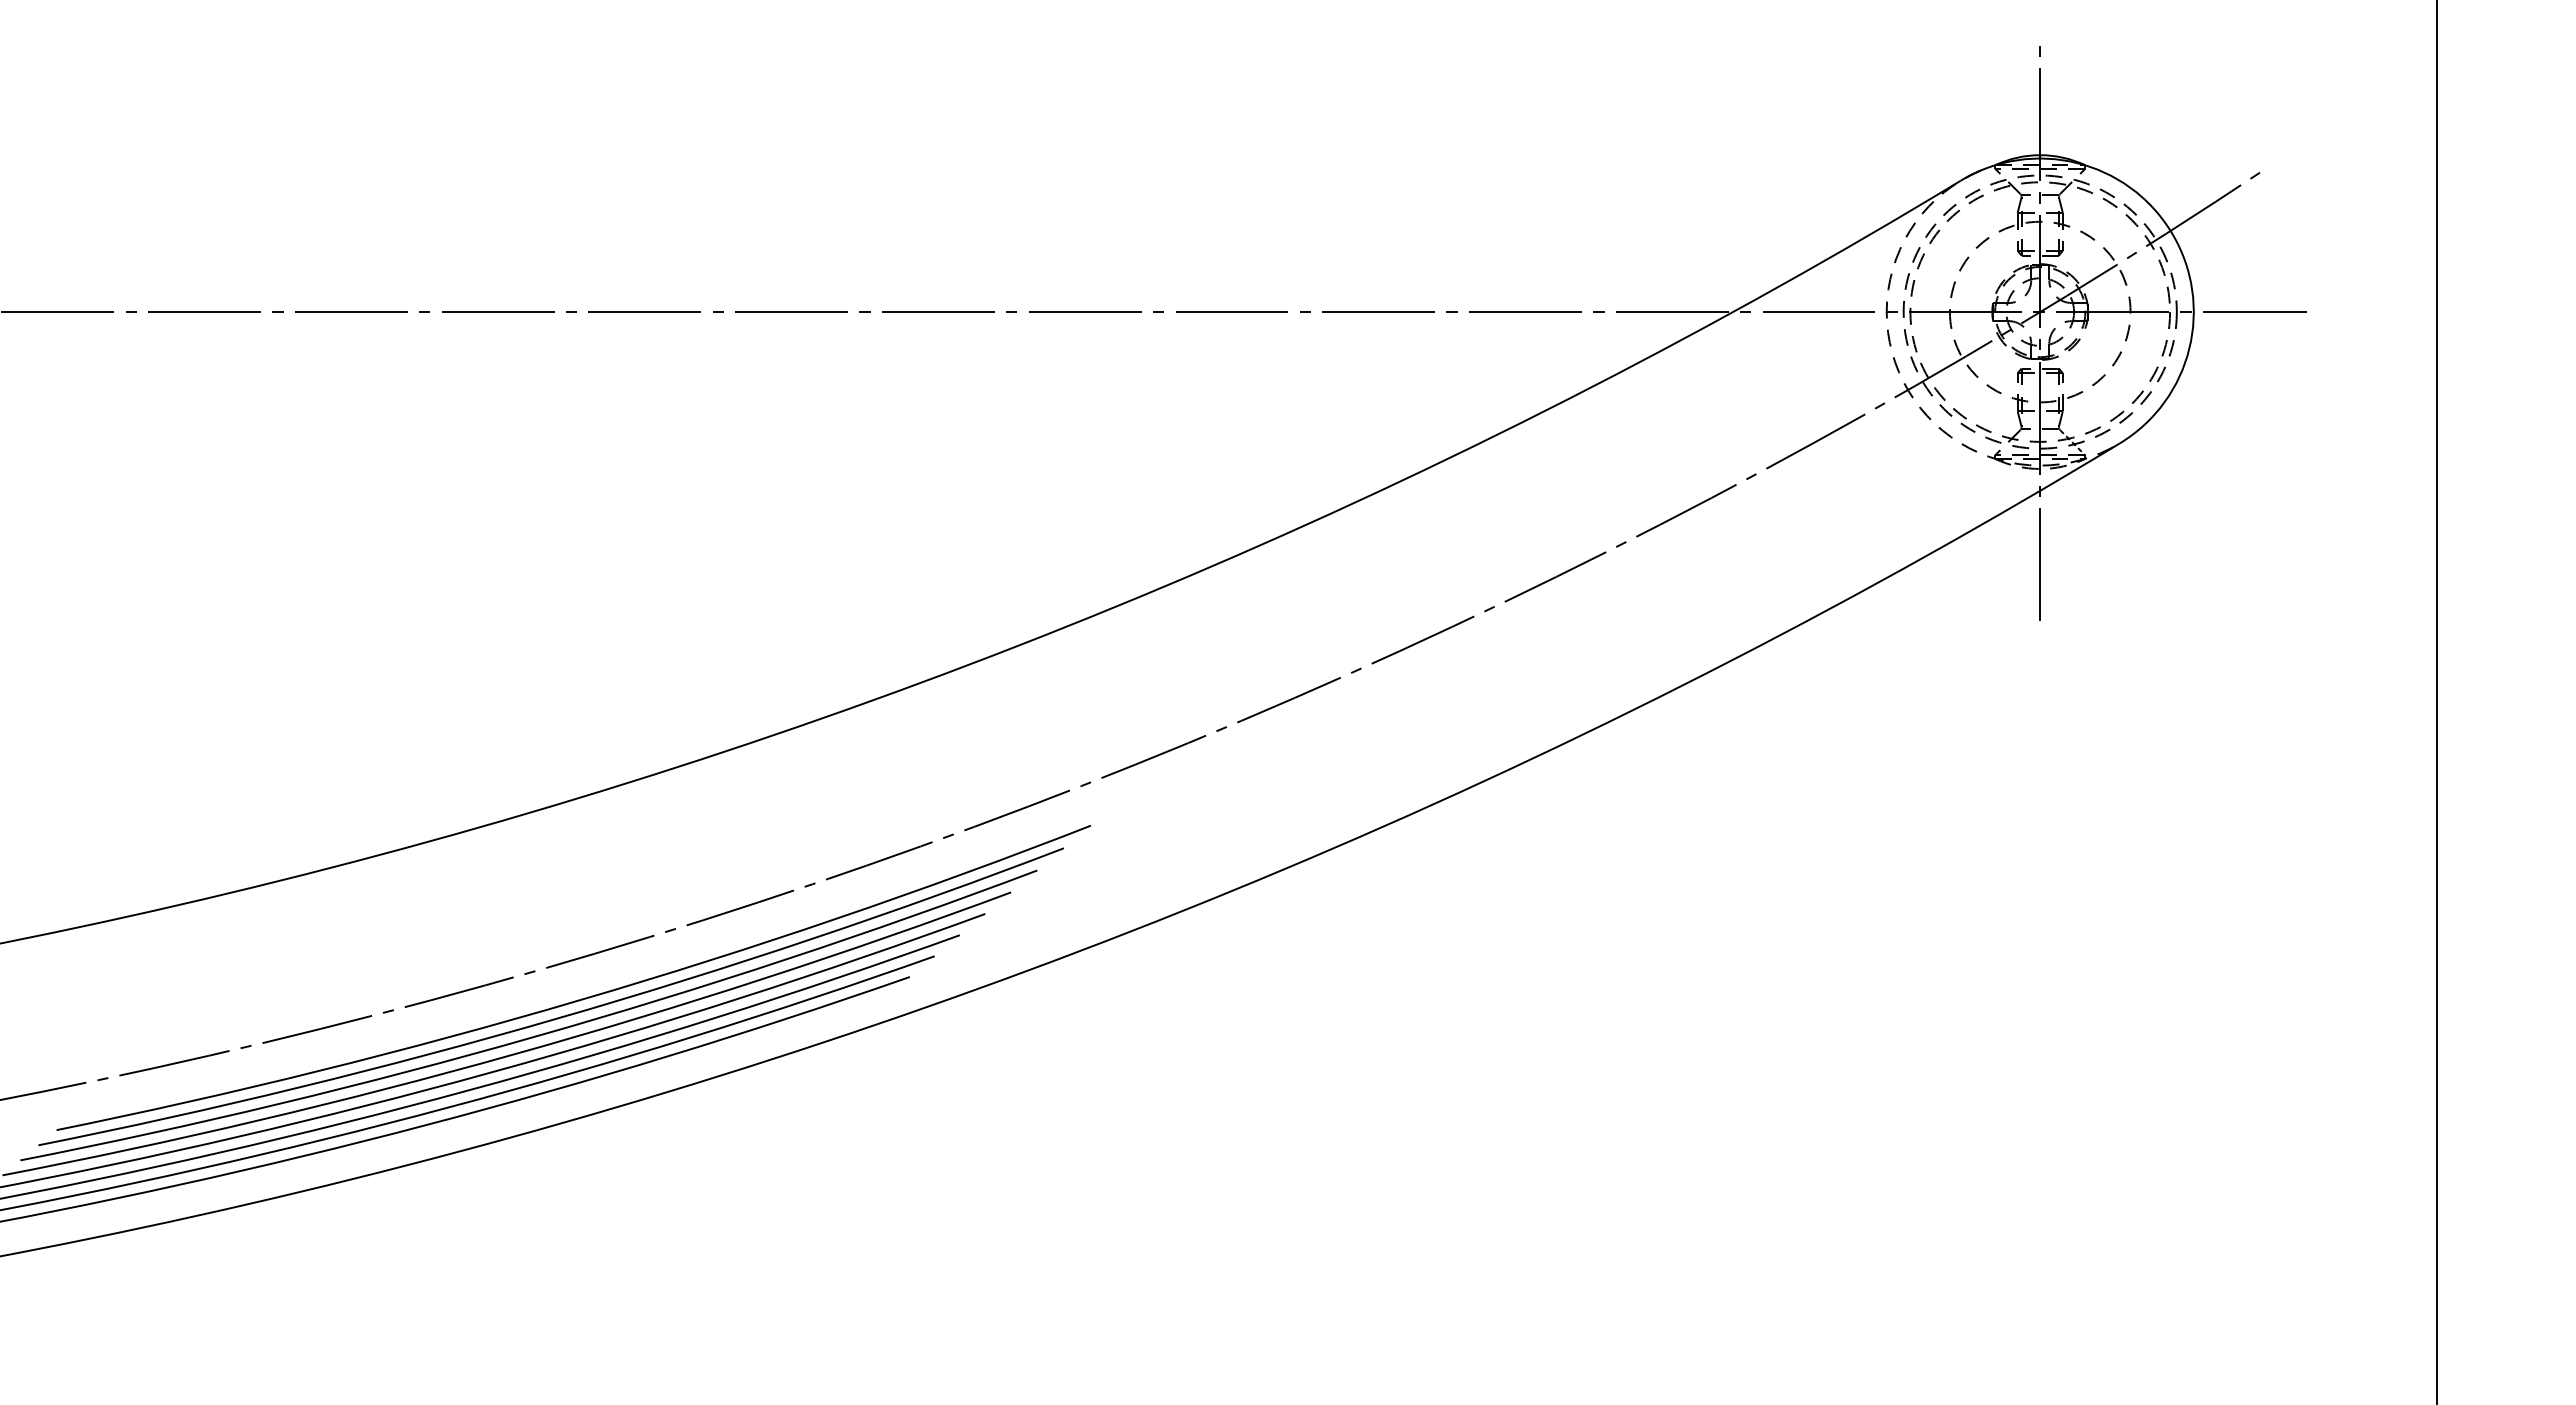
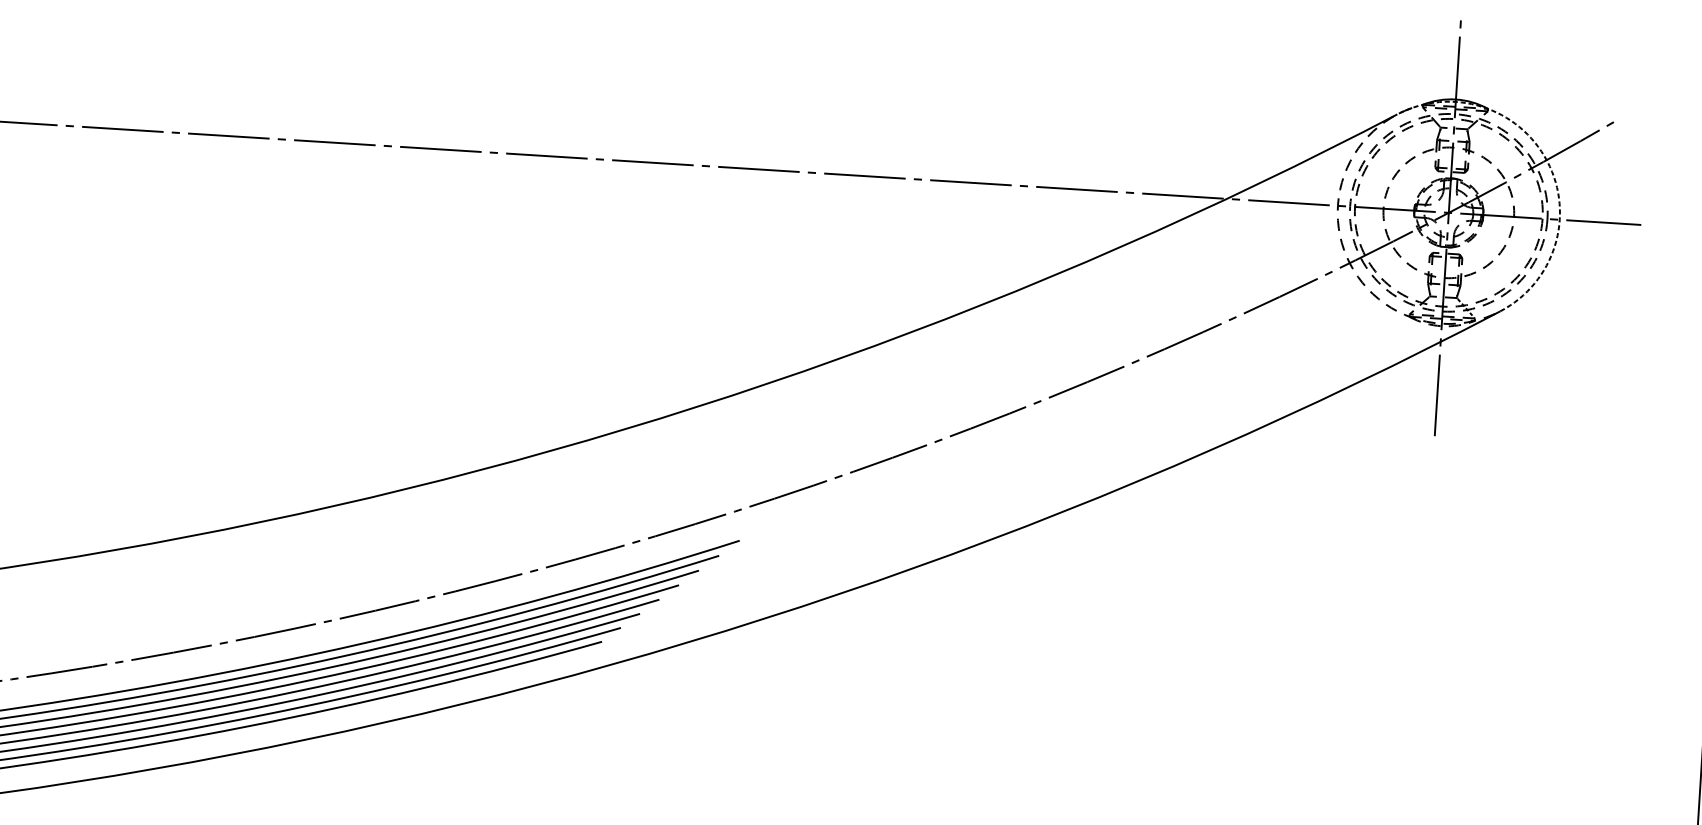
arc: (2171, 232) -> (1547, 161), solid -> dashed

